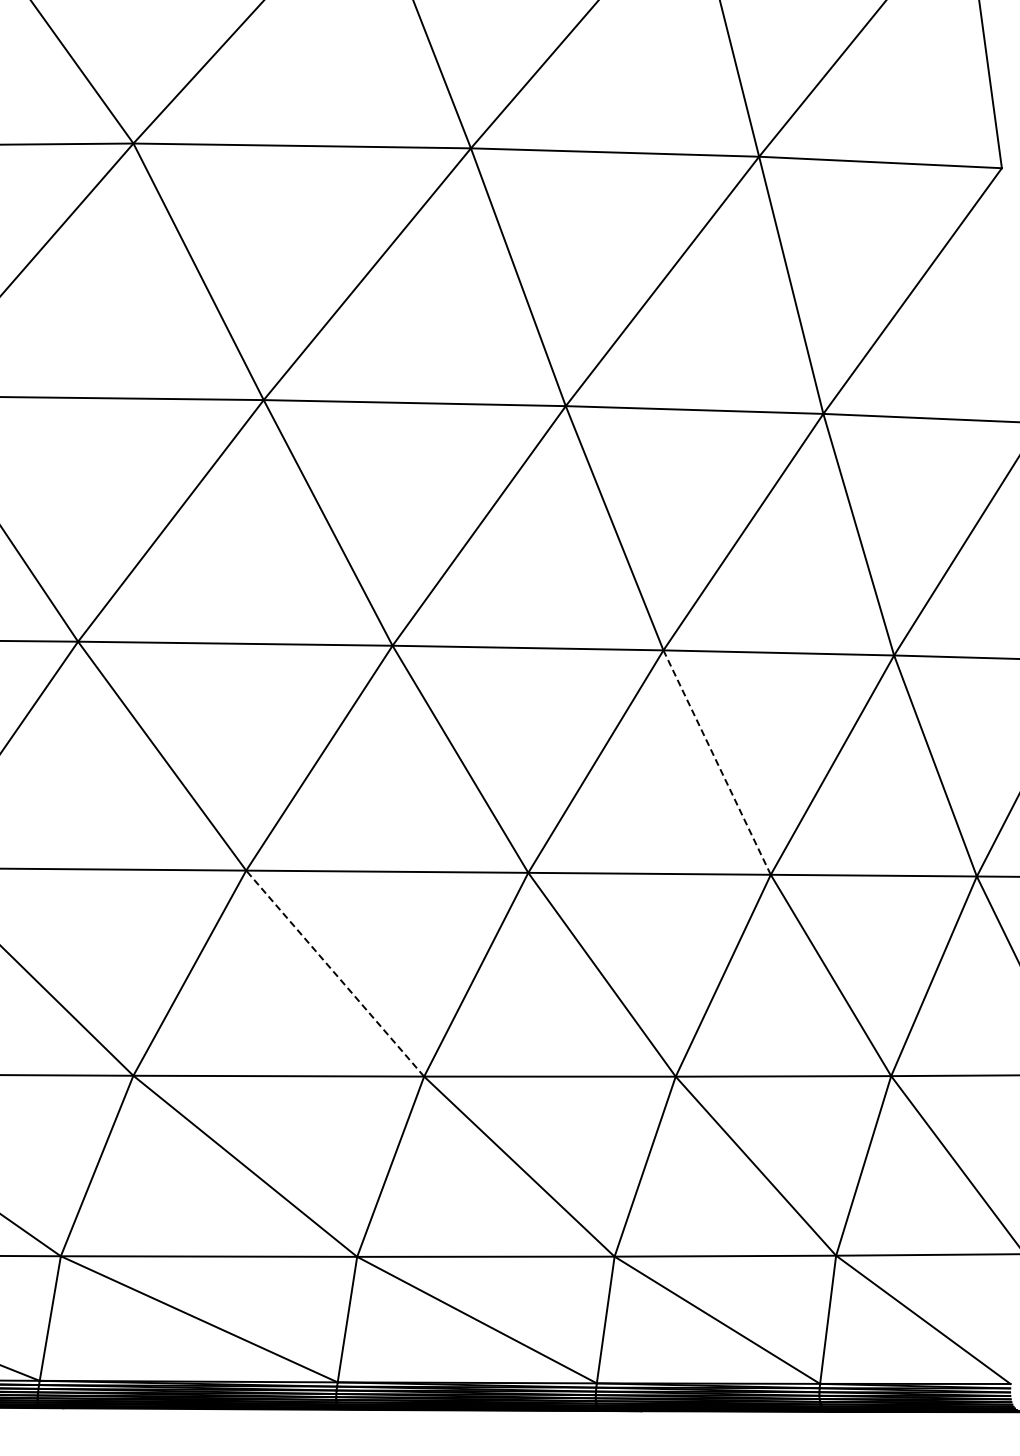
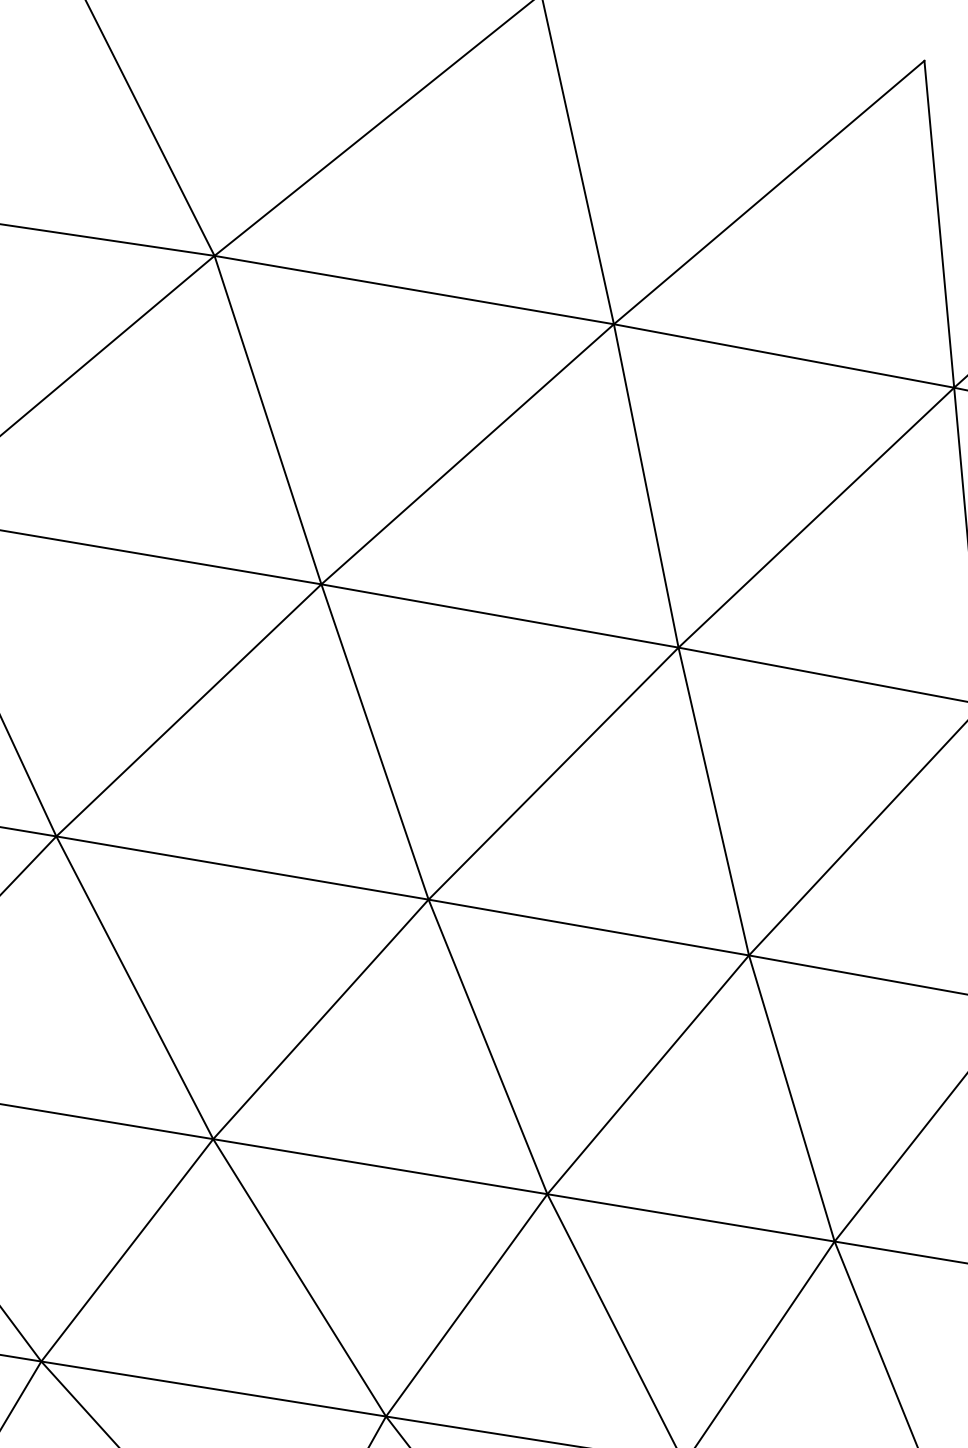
line: (716, 762) -> (791, 1098), dashed -> solid
line: (334, 973) -> (298, 1277), dashed -> solid

